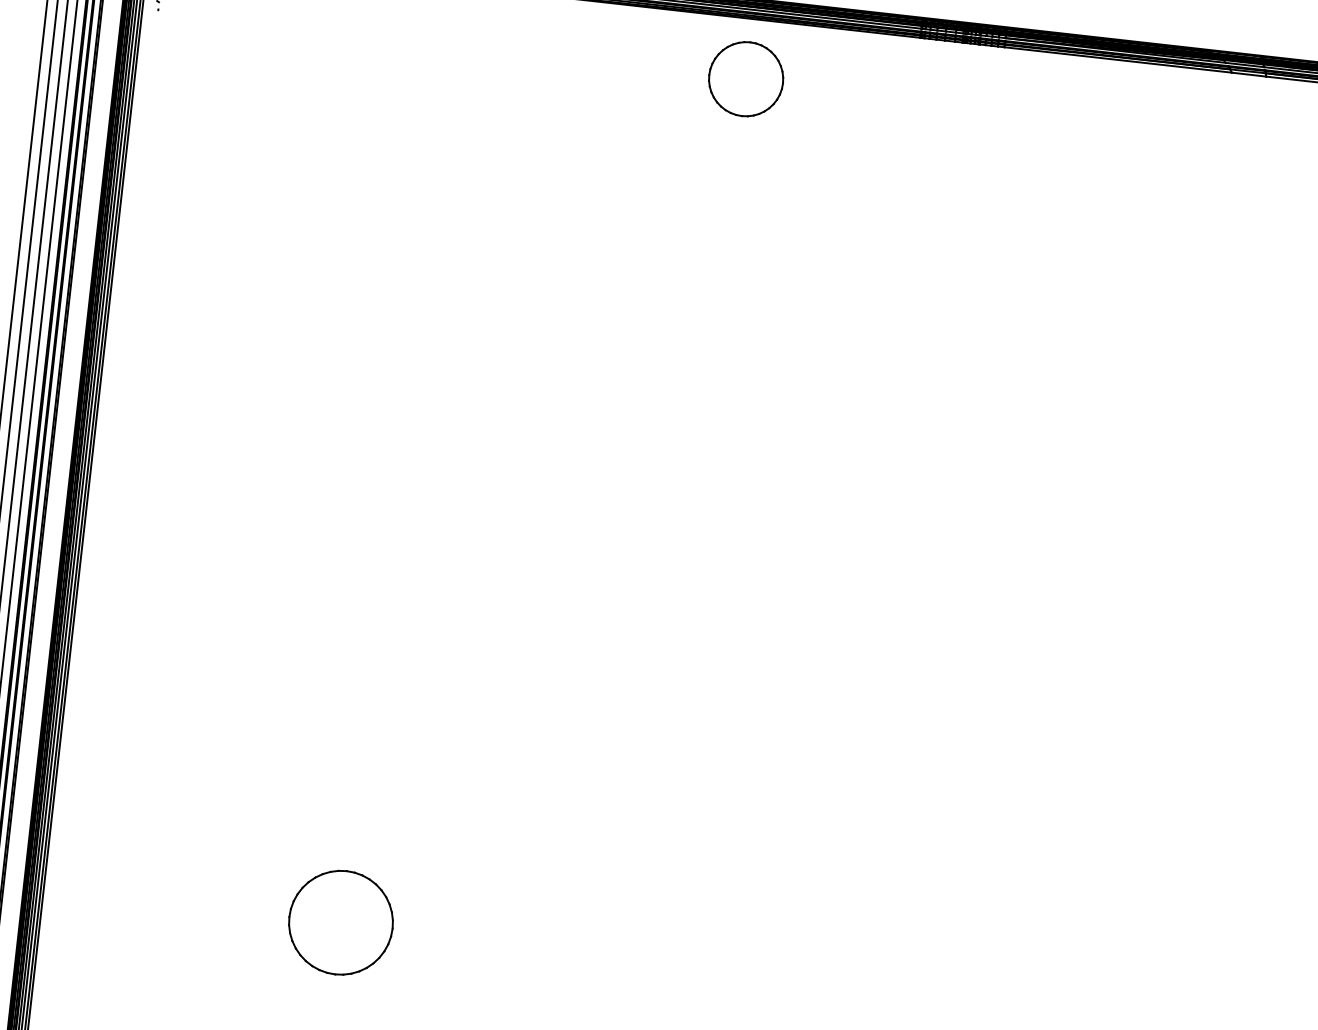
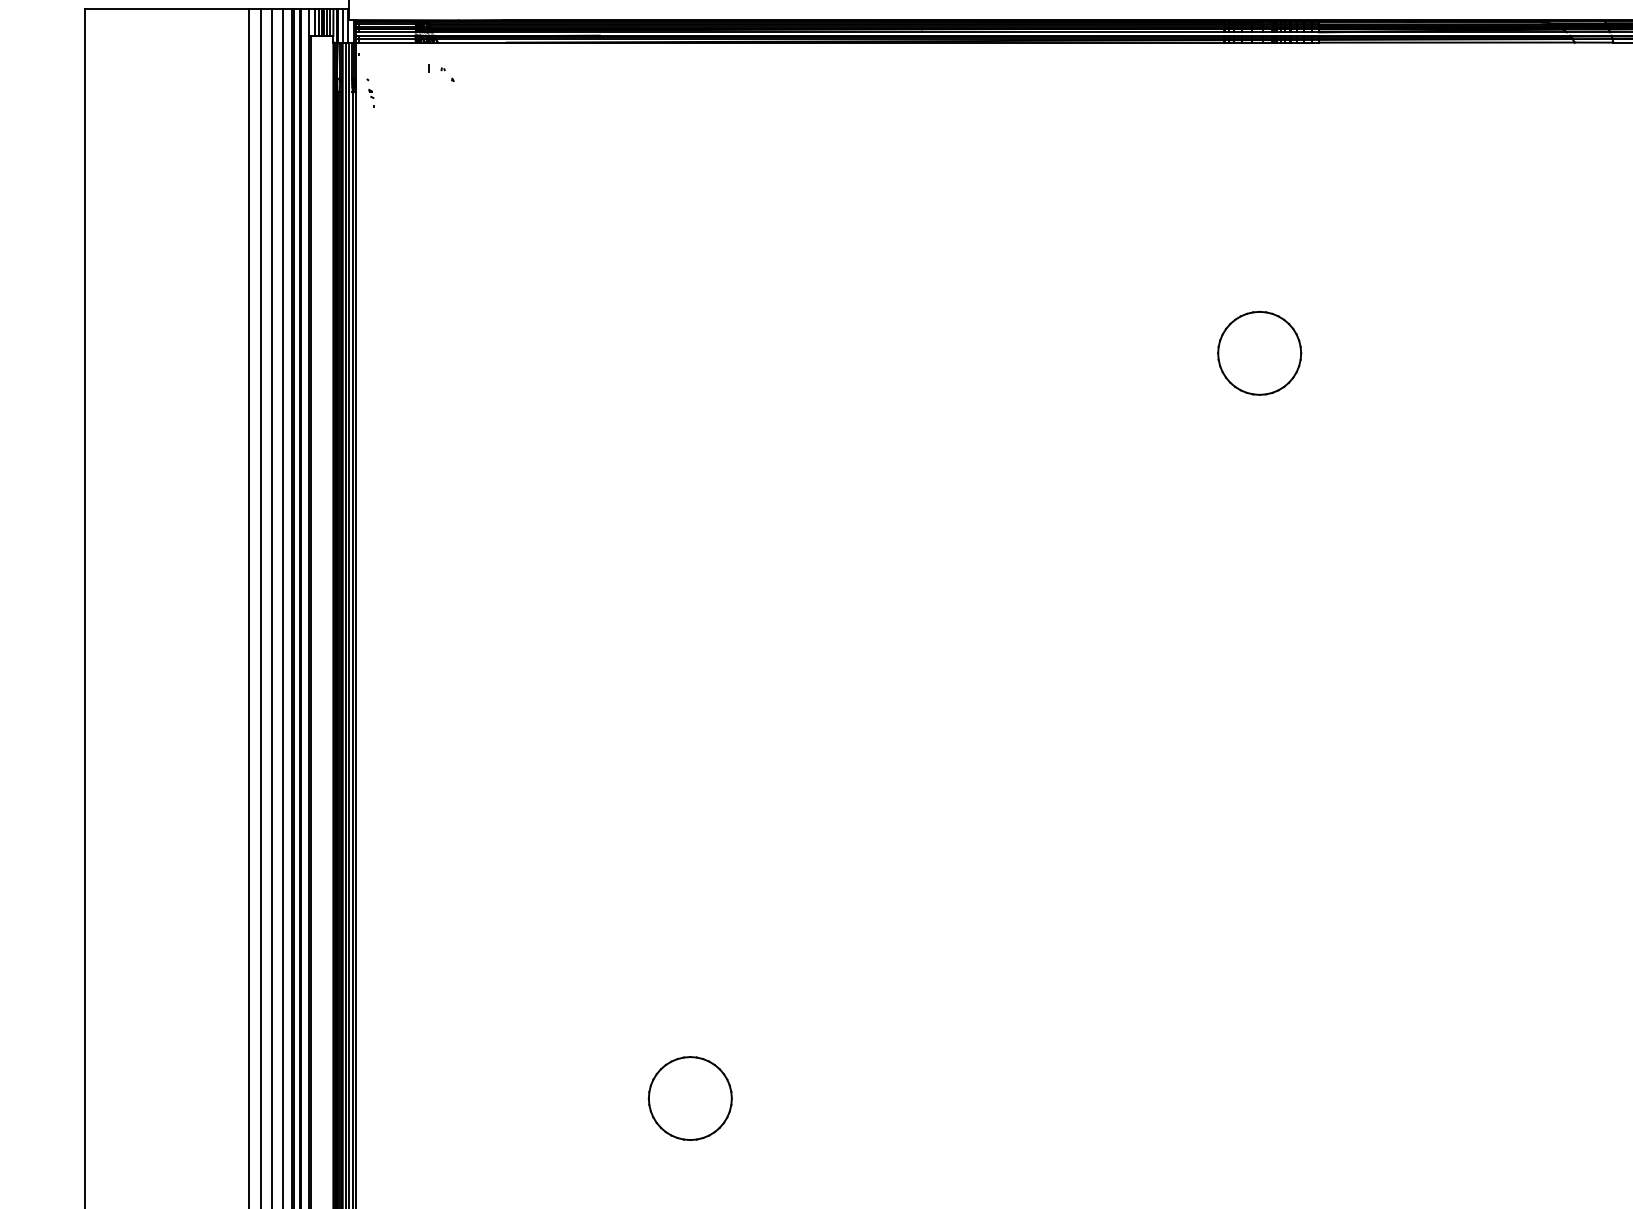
part: (746, 78) -> (1259, 352), moved
part: (340, 922) -> (689, 1098), size x0.71

